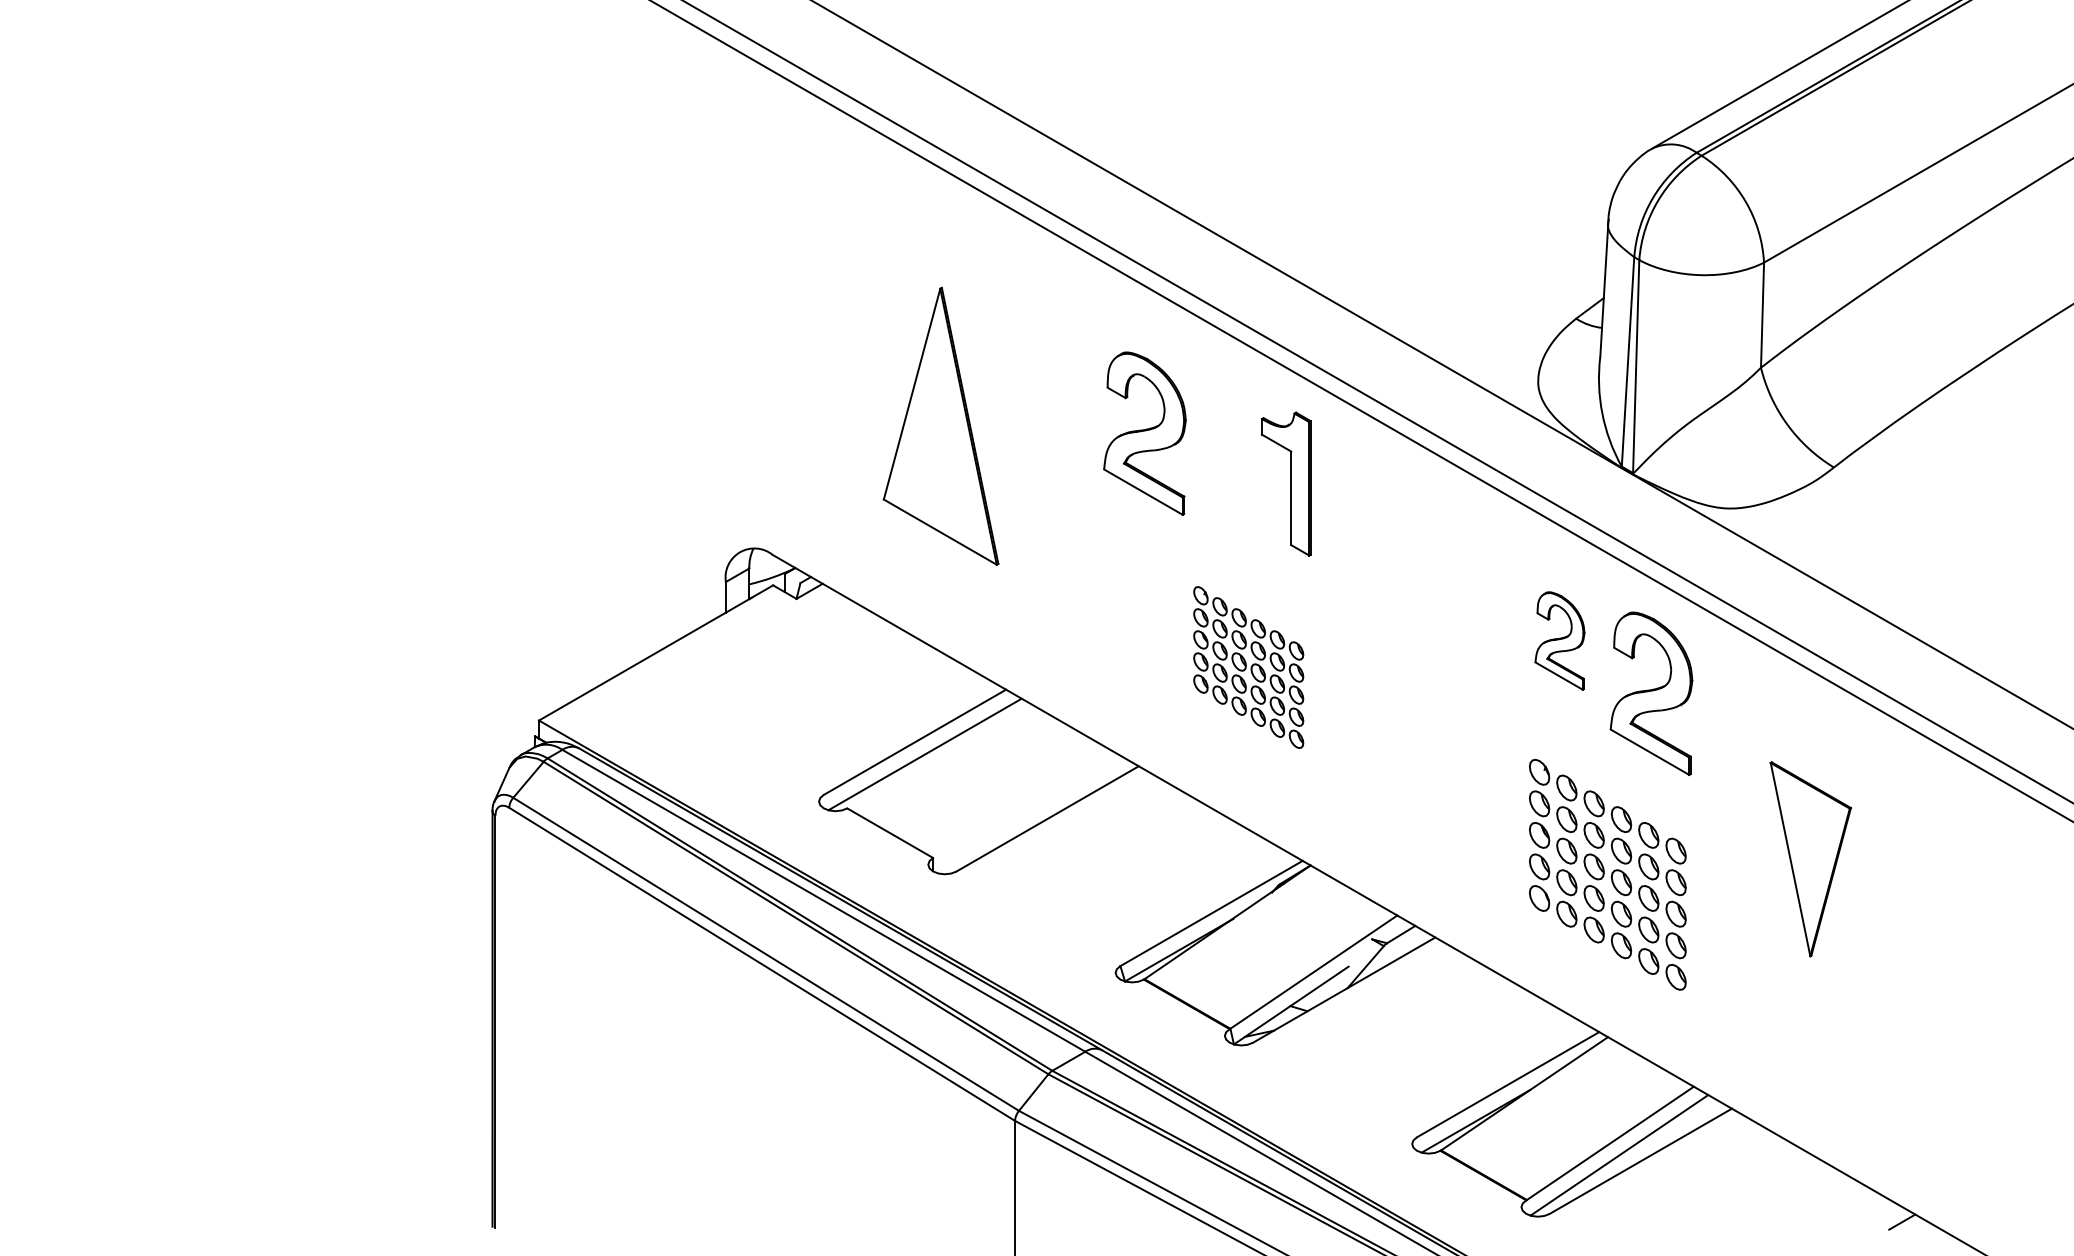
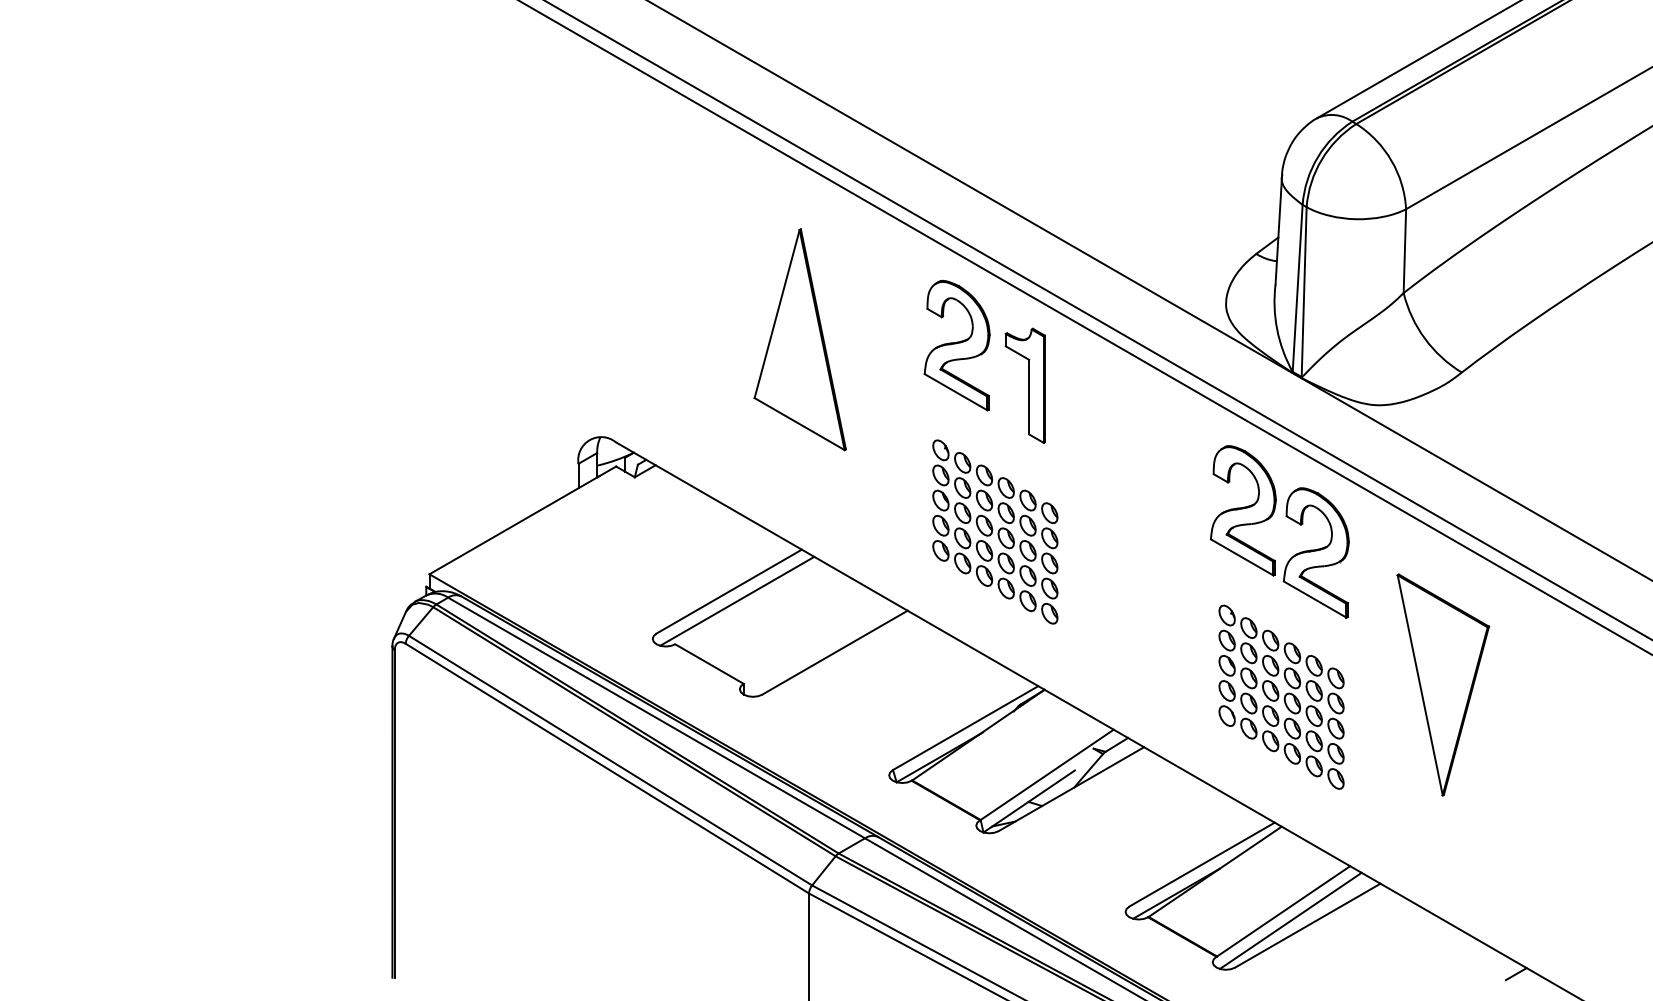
part: (940, 425) -> (799, 339), moved
part: (1144, 433) -> (956, 345), moved
part: (1559, 640) -> (1243, 510), size x1.67
part: (1248, 667) -> (995, 531), size x1.43
part: (1810, 858) -> (1443, 684), size x1.43

